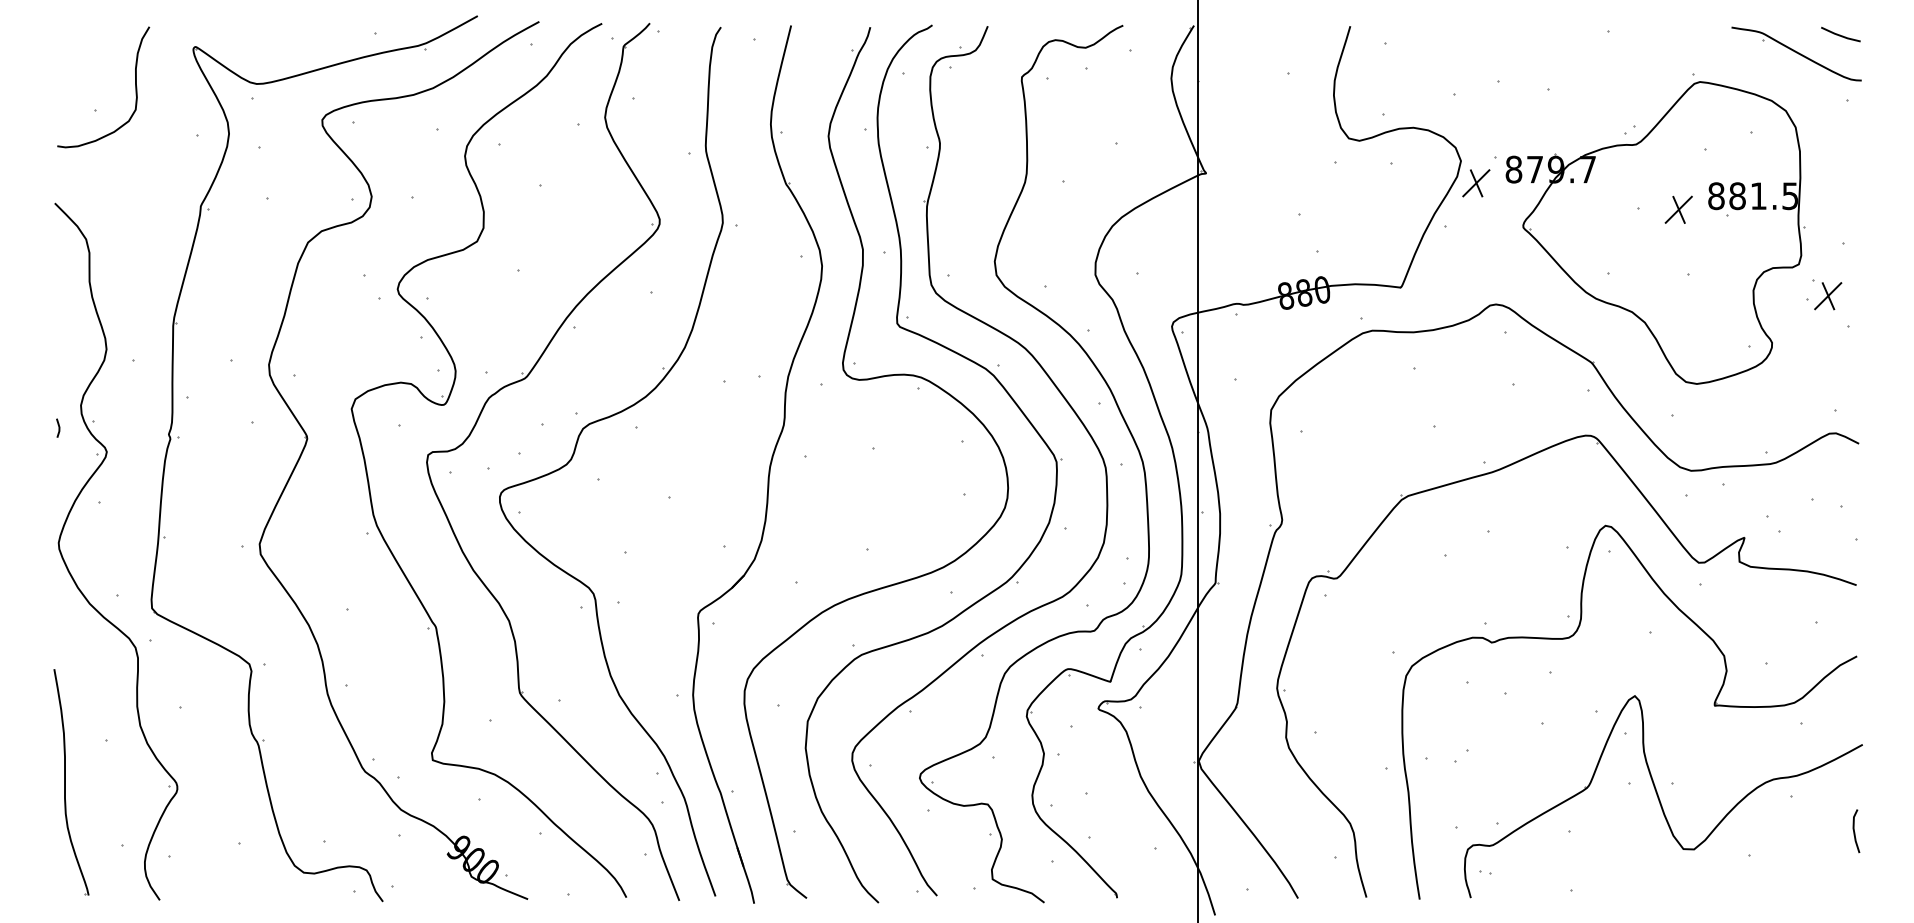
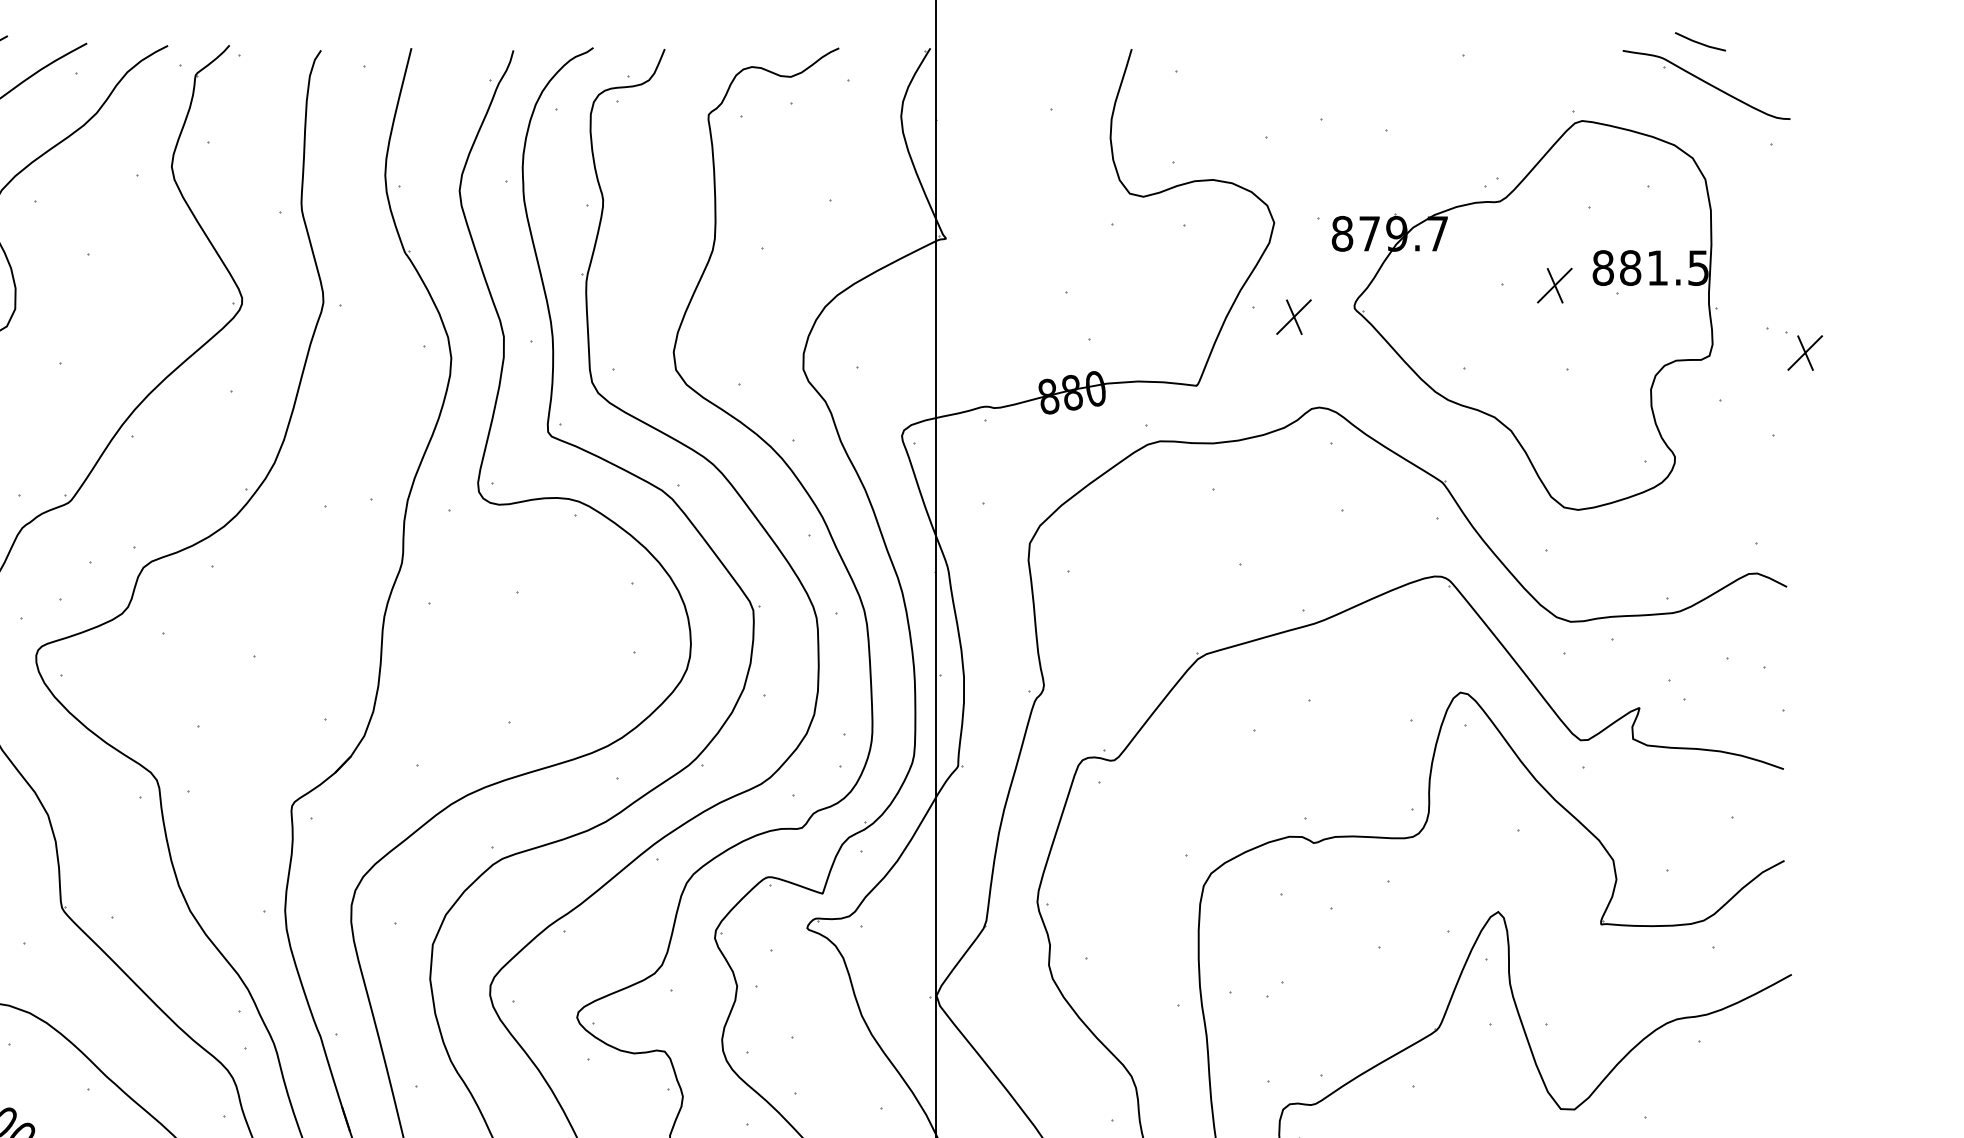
line: (1840, 34) -> (1699, 41), moved
part: (1476, 183) -> (1294, 317), moved
part: (1827, 294) -> (1804, 350), moved
line: (1855, 832) -> (1782, 1087), removed

